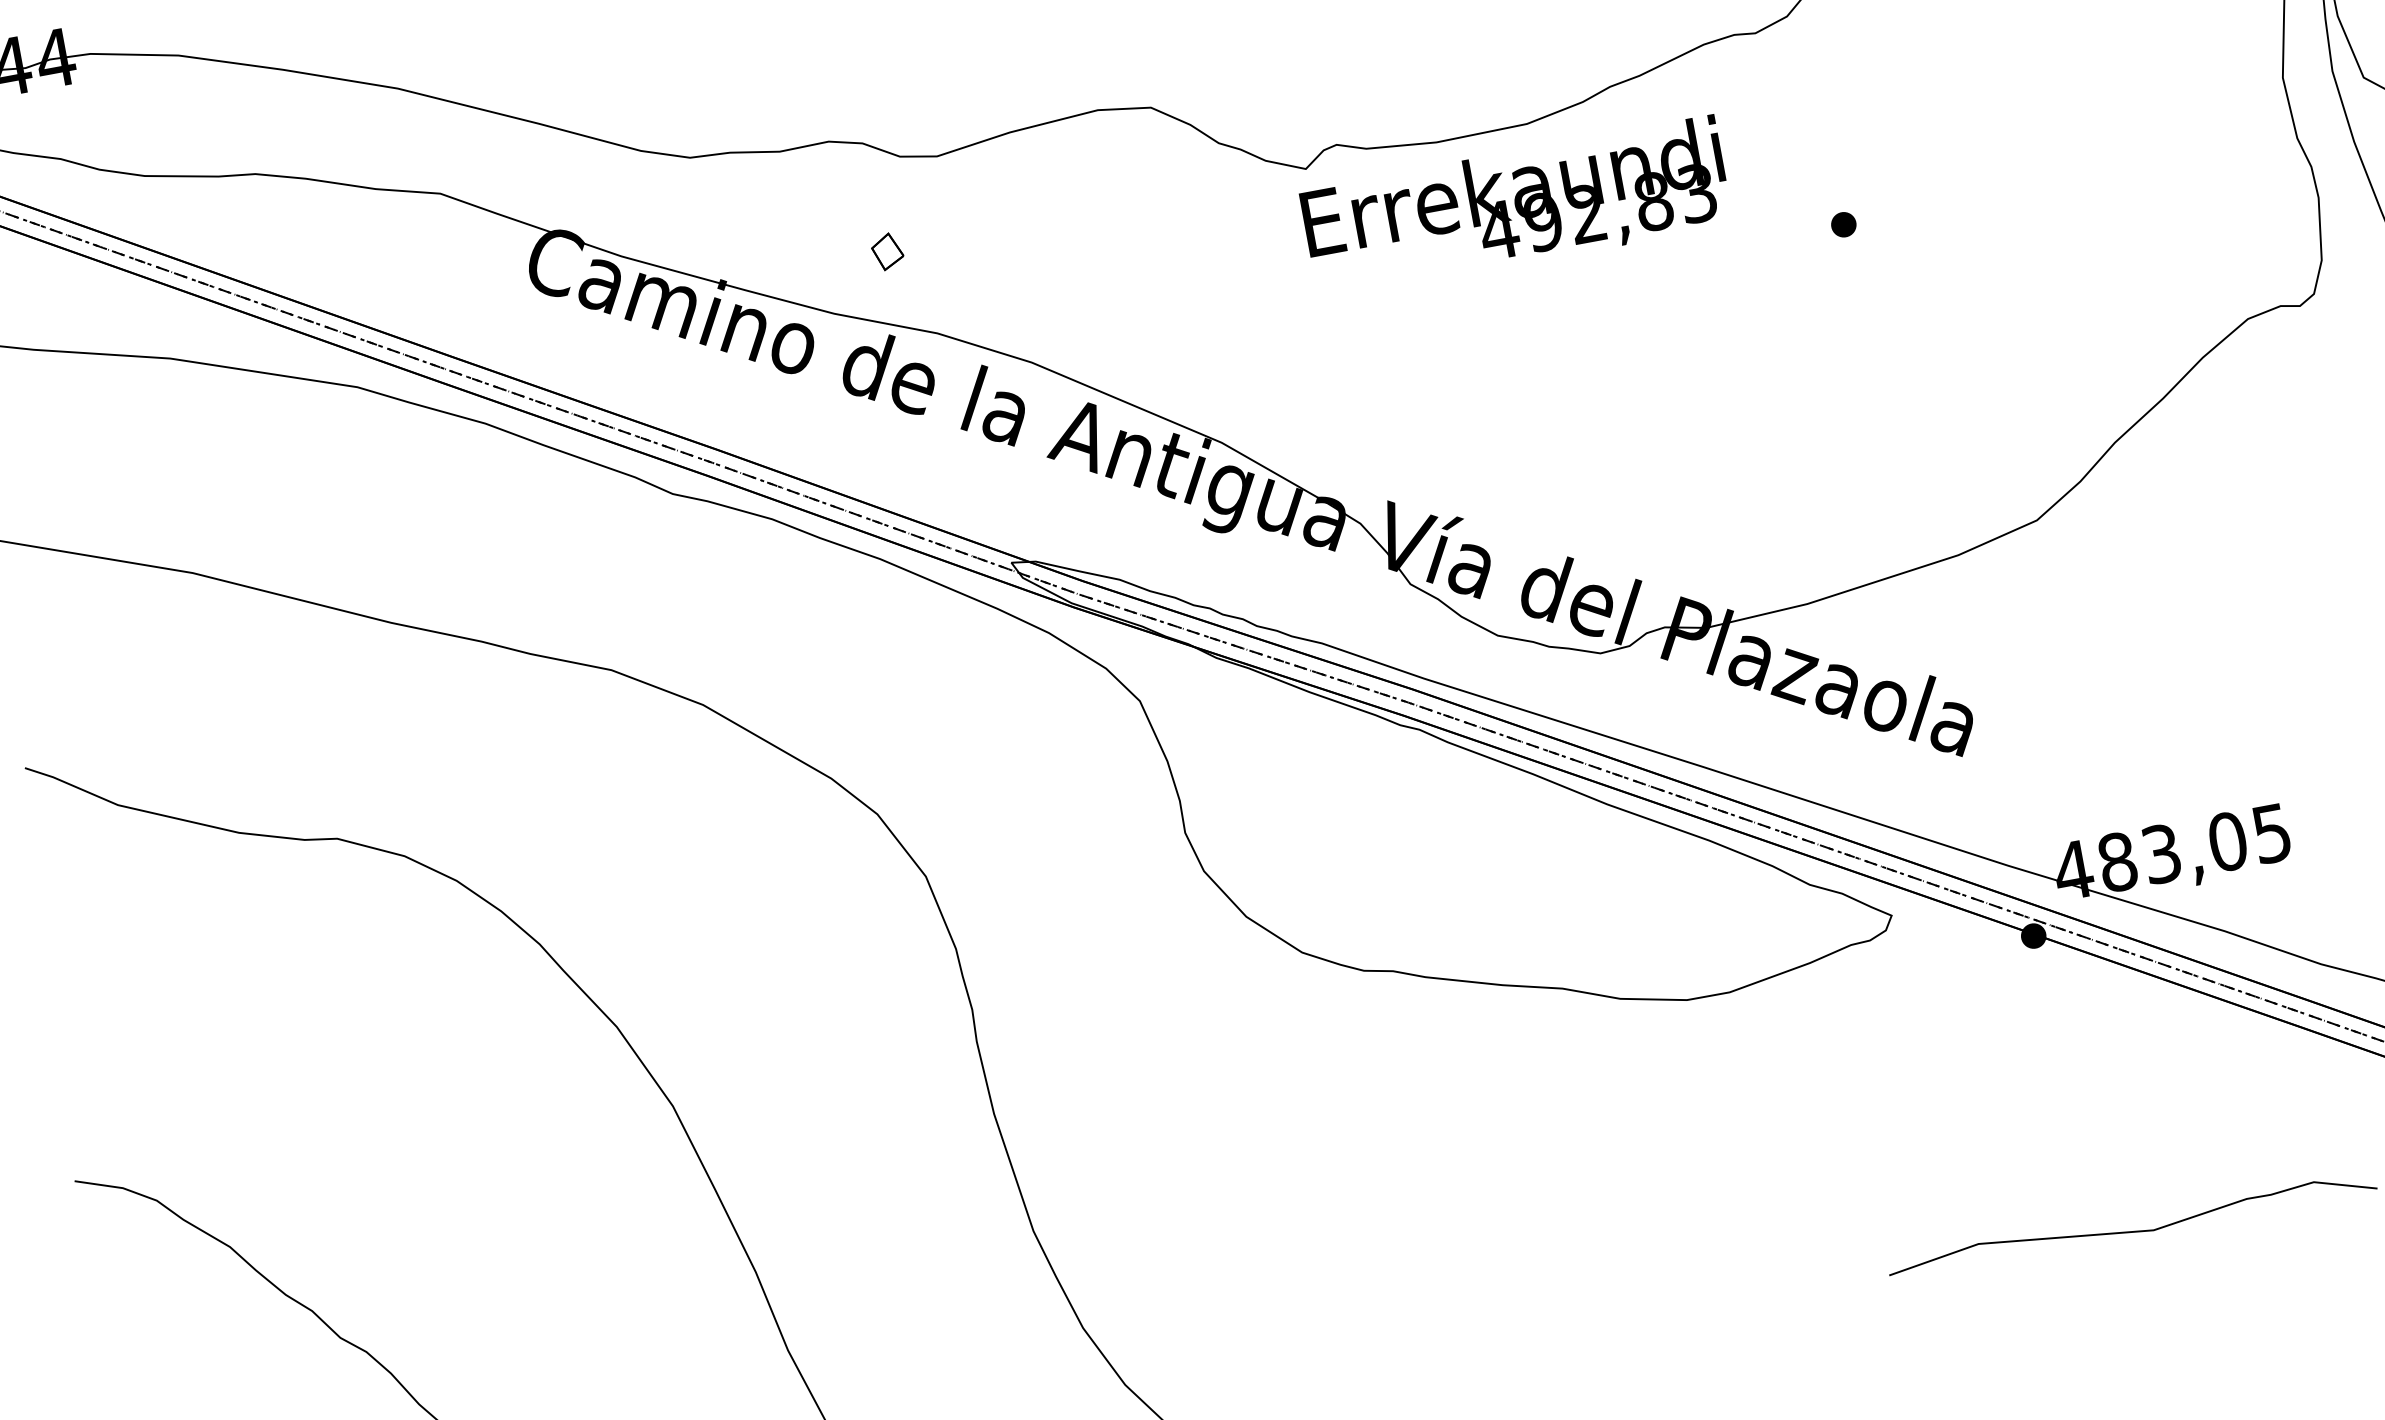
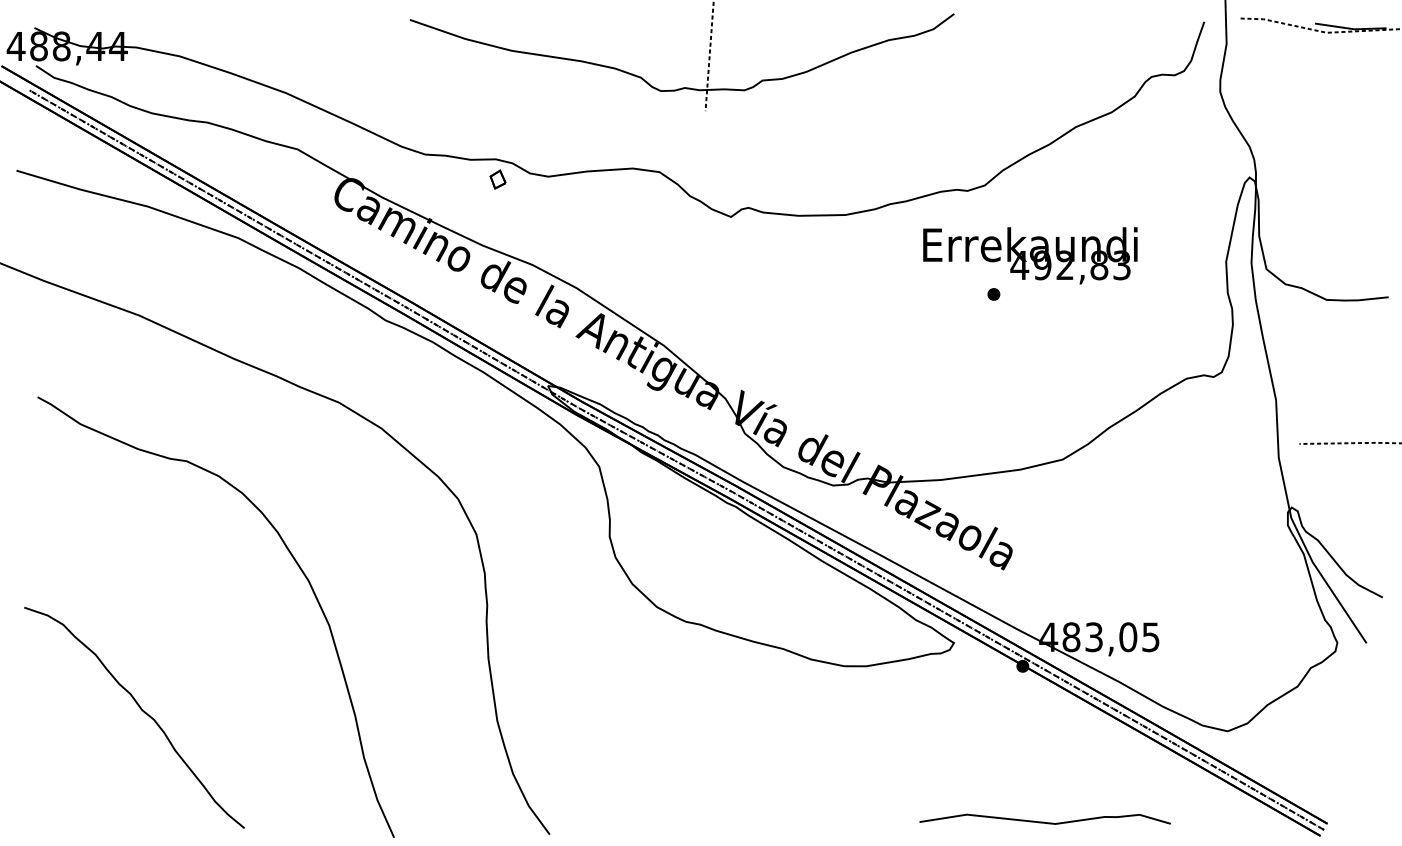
text: (1516, 207) -> (1030, 255), moved
part: (886, 251) -> (497, 179), moved

